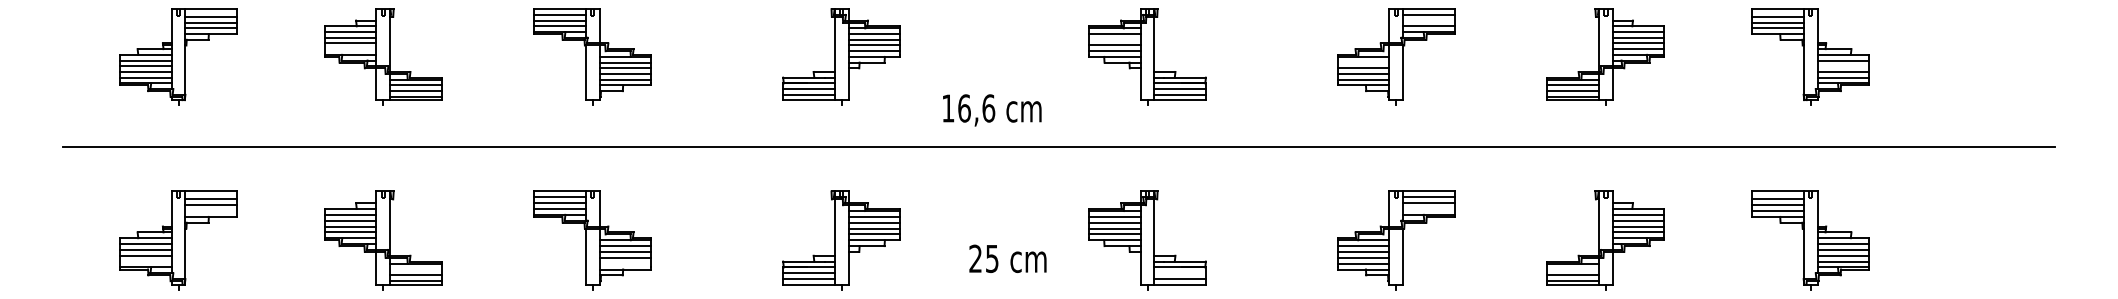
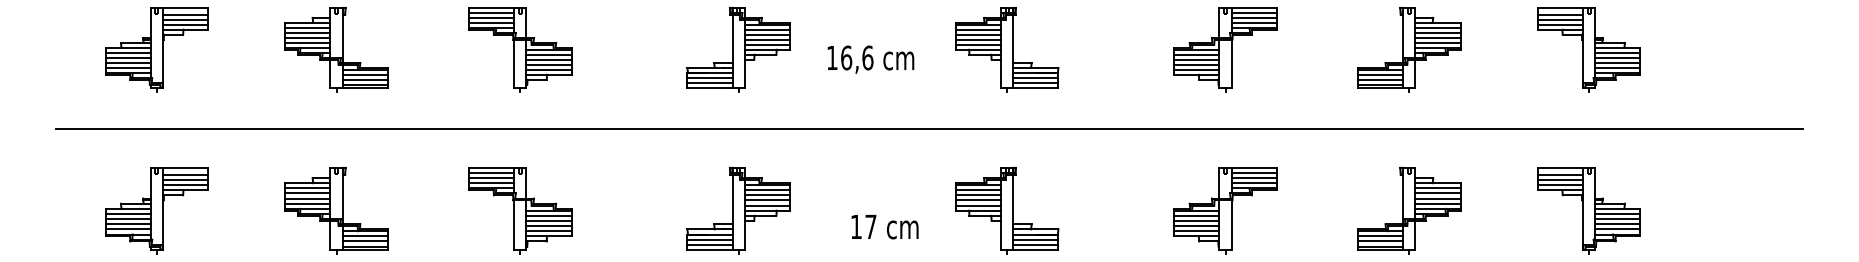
line: (1428, 20) -> (1253, 17), added
line: (1114, 39) -> (978, 34), added
line: (350, 48) -> (307, 42), added
line: (1363, 62) -> (1196, 54), added
line: (1842, 65) -> (1617, 57), added
text: (991, 110) -> (870, 59), moved
line: (1428, 209) -> (1253, 183), added
line: (211, 211) -> (185, 185), added
text: (983, 258) -> (863, 226), 25 -> 17
line: (145, 261) -> (127, 229), added
line: (624, 264) -> (548, 231), added
line: (415, 269) -> (364, 236), added
line: (1572, 269) -> (1380, 236), added
line: (1179, 273) -> (1035, 239), added

